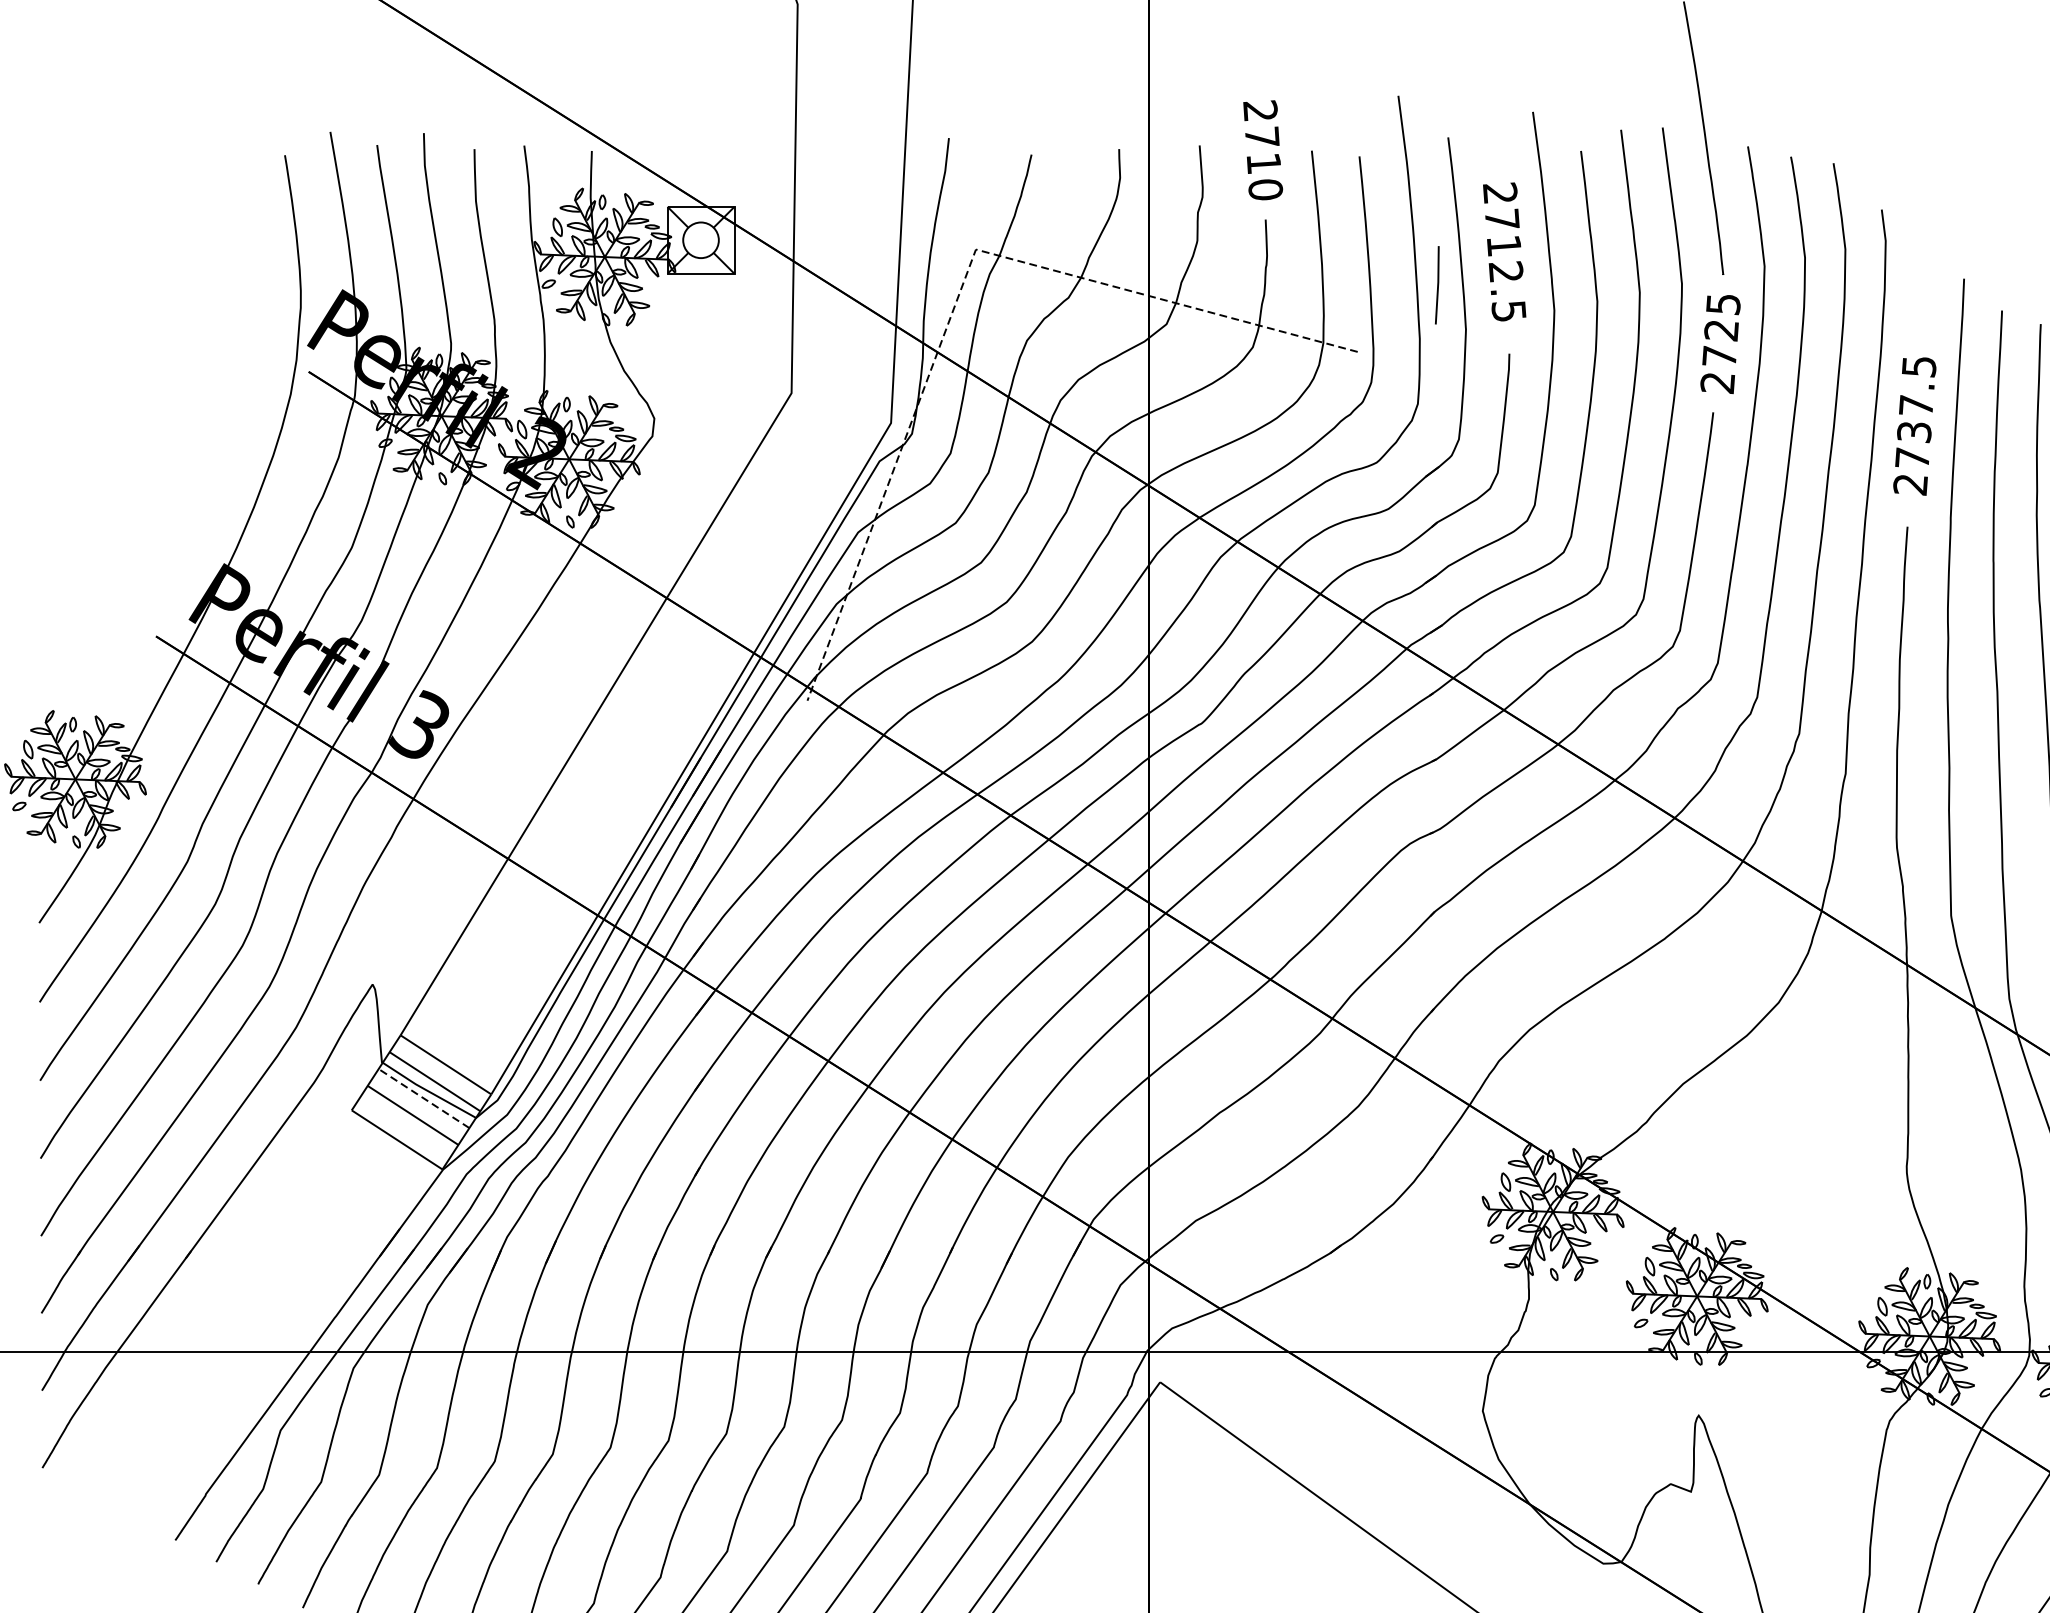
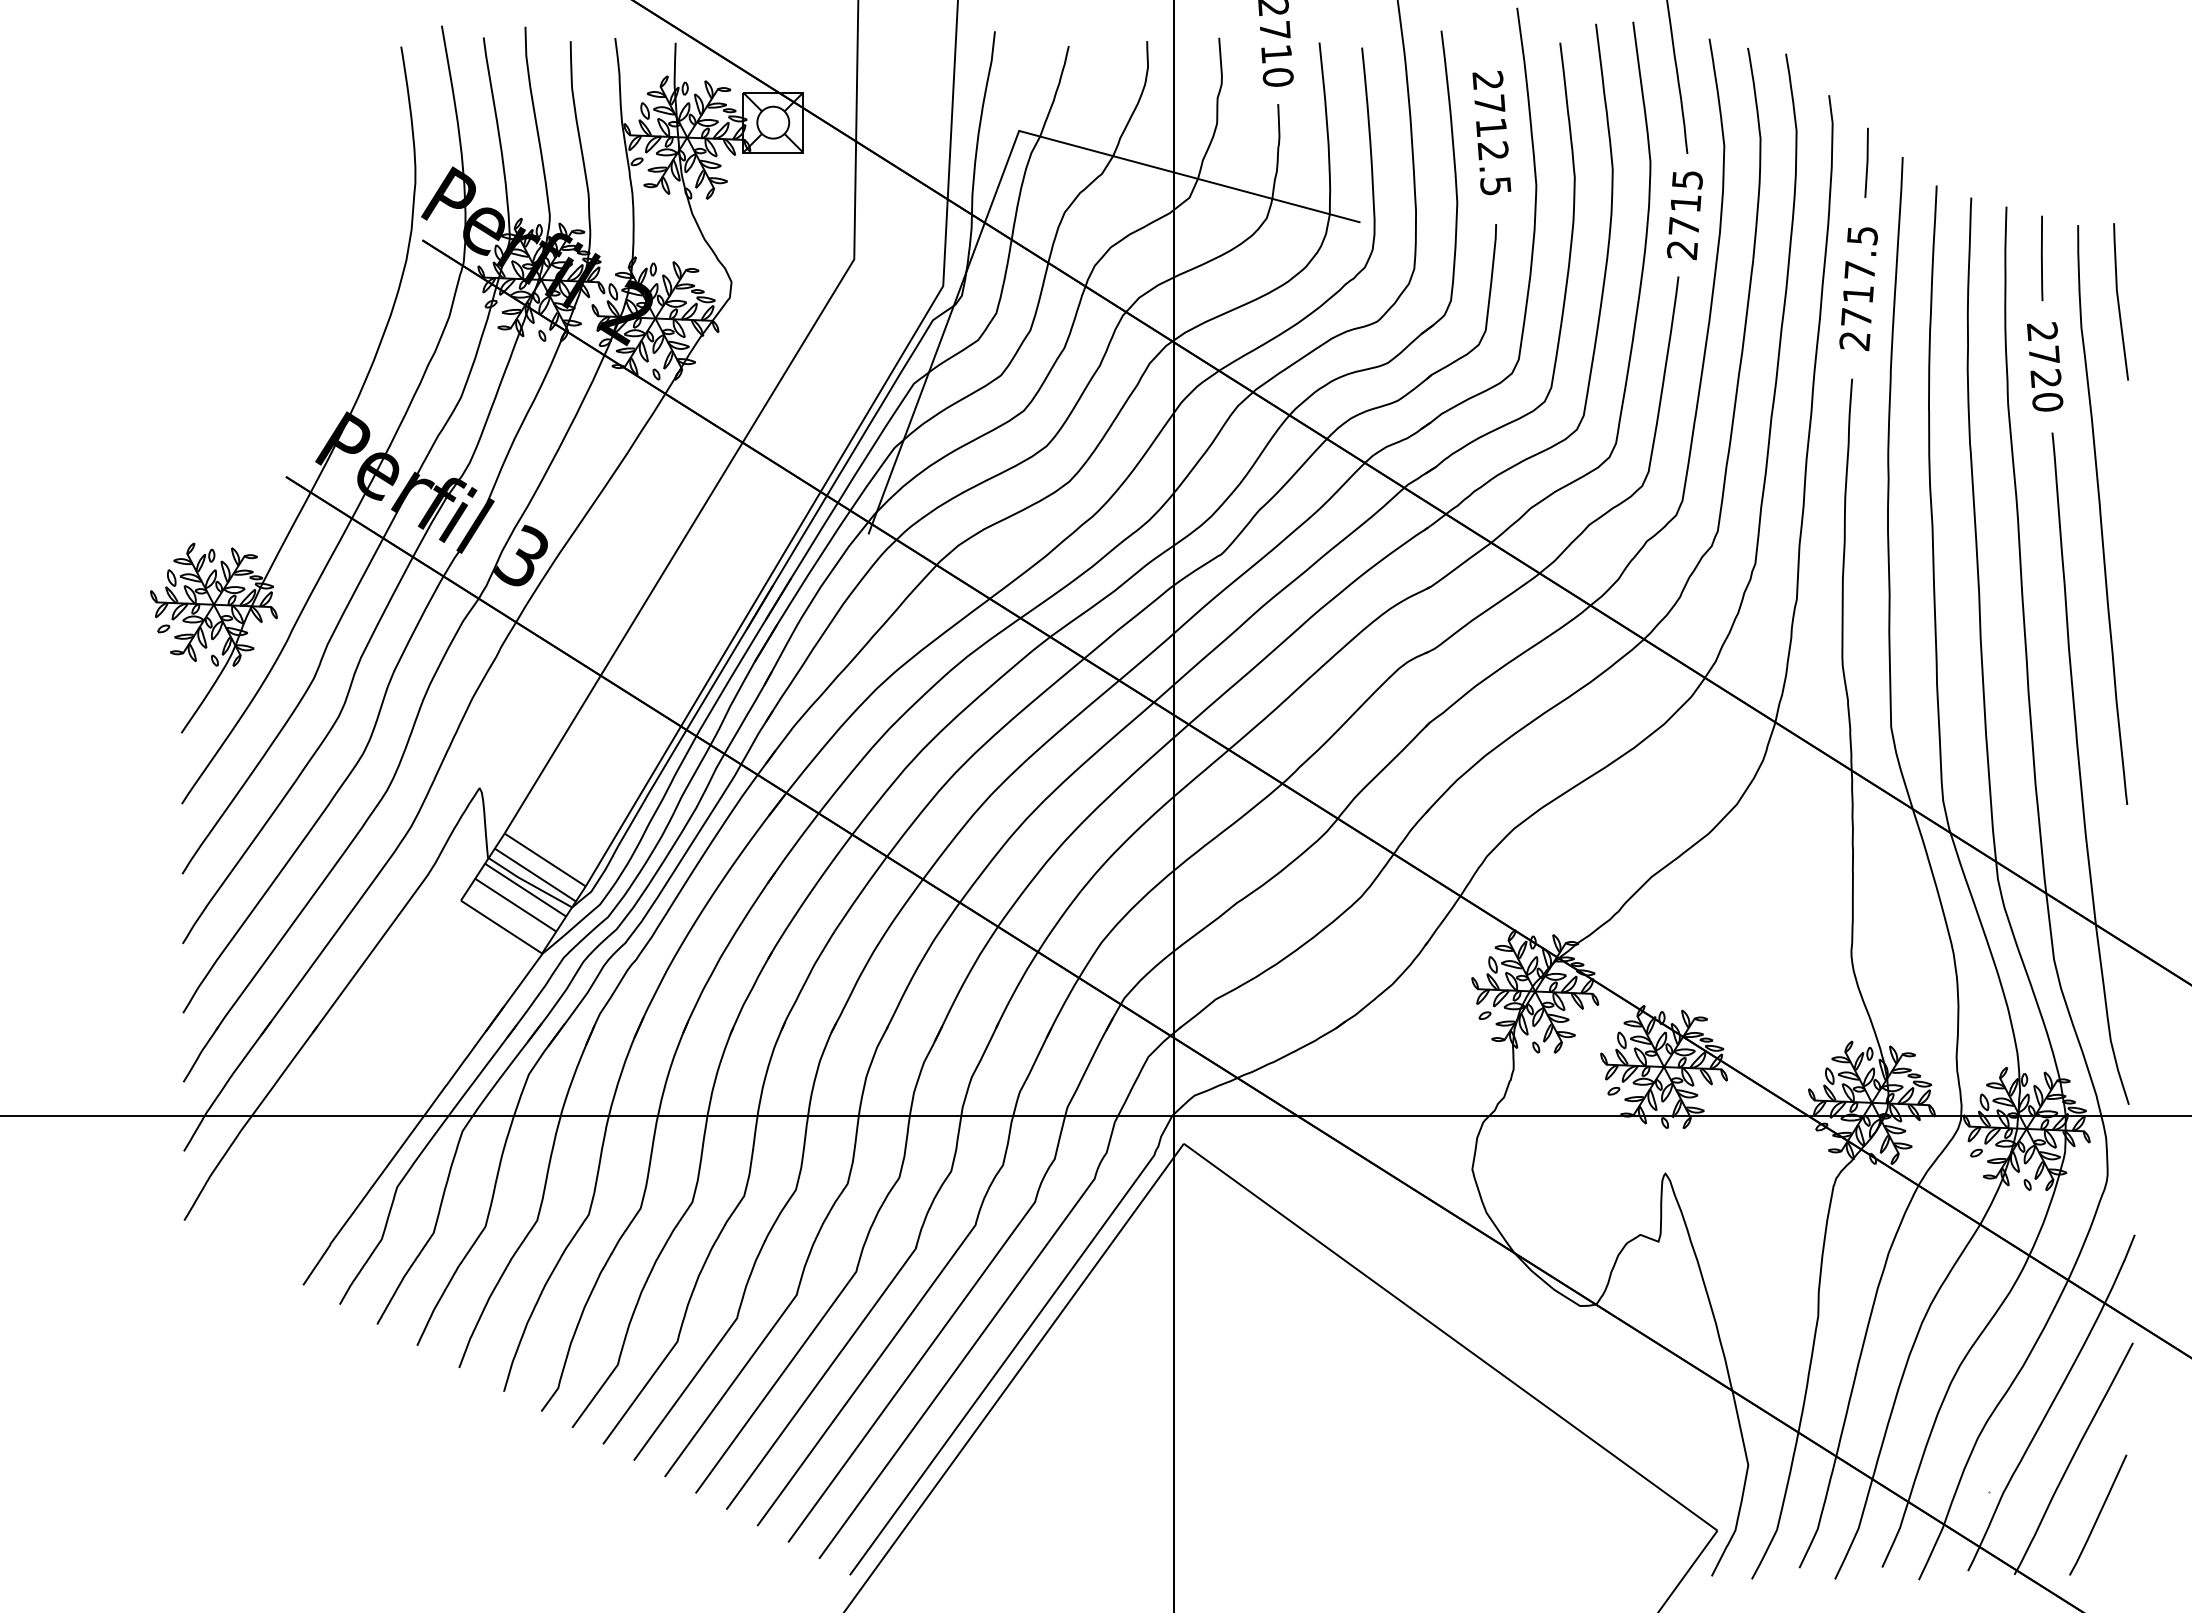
line: (1437, 284) -> (1866, 162), moved
line: (960, 289) -> (1005, 166), dashed -> solid
text: (1721, 330) -> (1685, 203), 2725 -> 2715
text: (1913, 432) -> (1857, 294), 2737.5 -> 2717.5
line: (423, 1097) -> (525, 889), dashed -> solid

